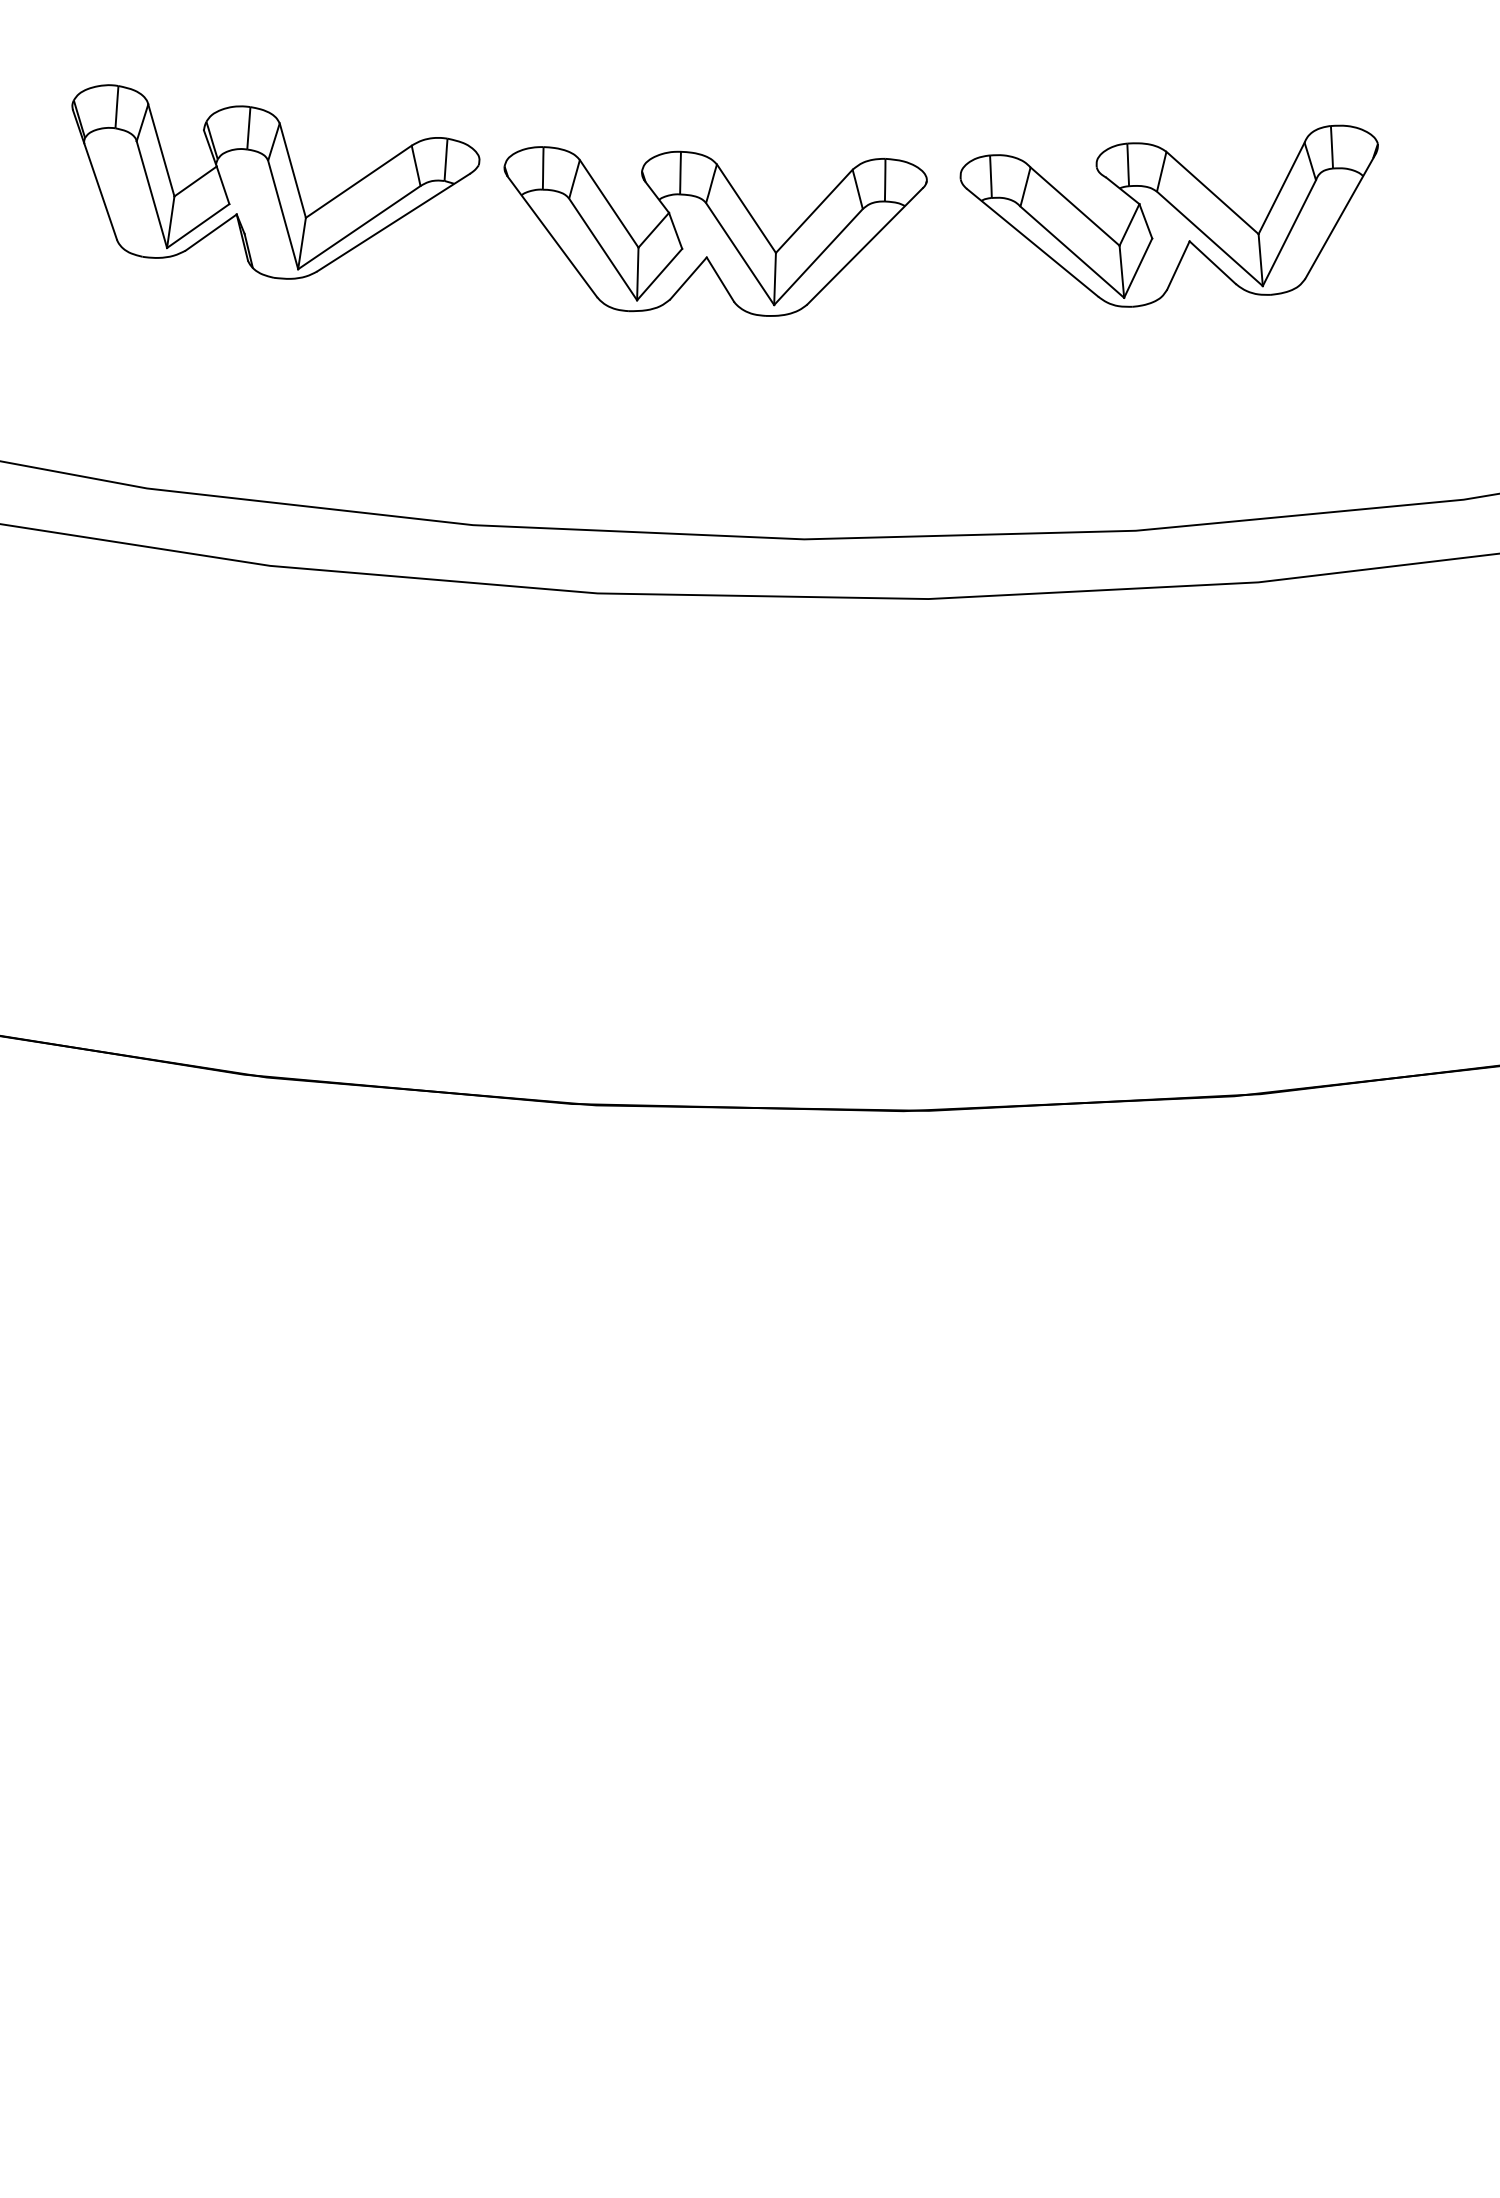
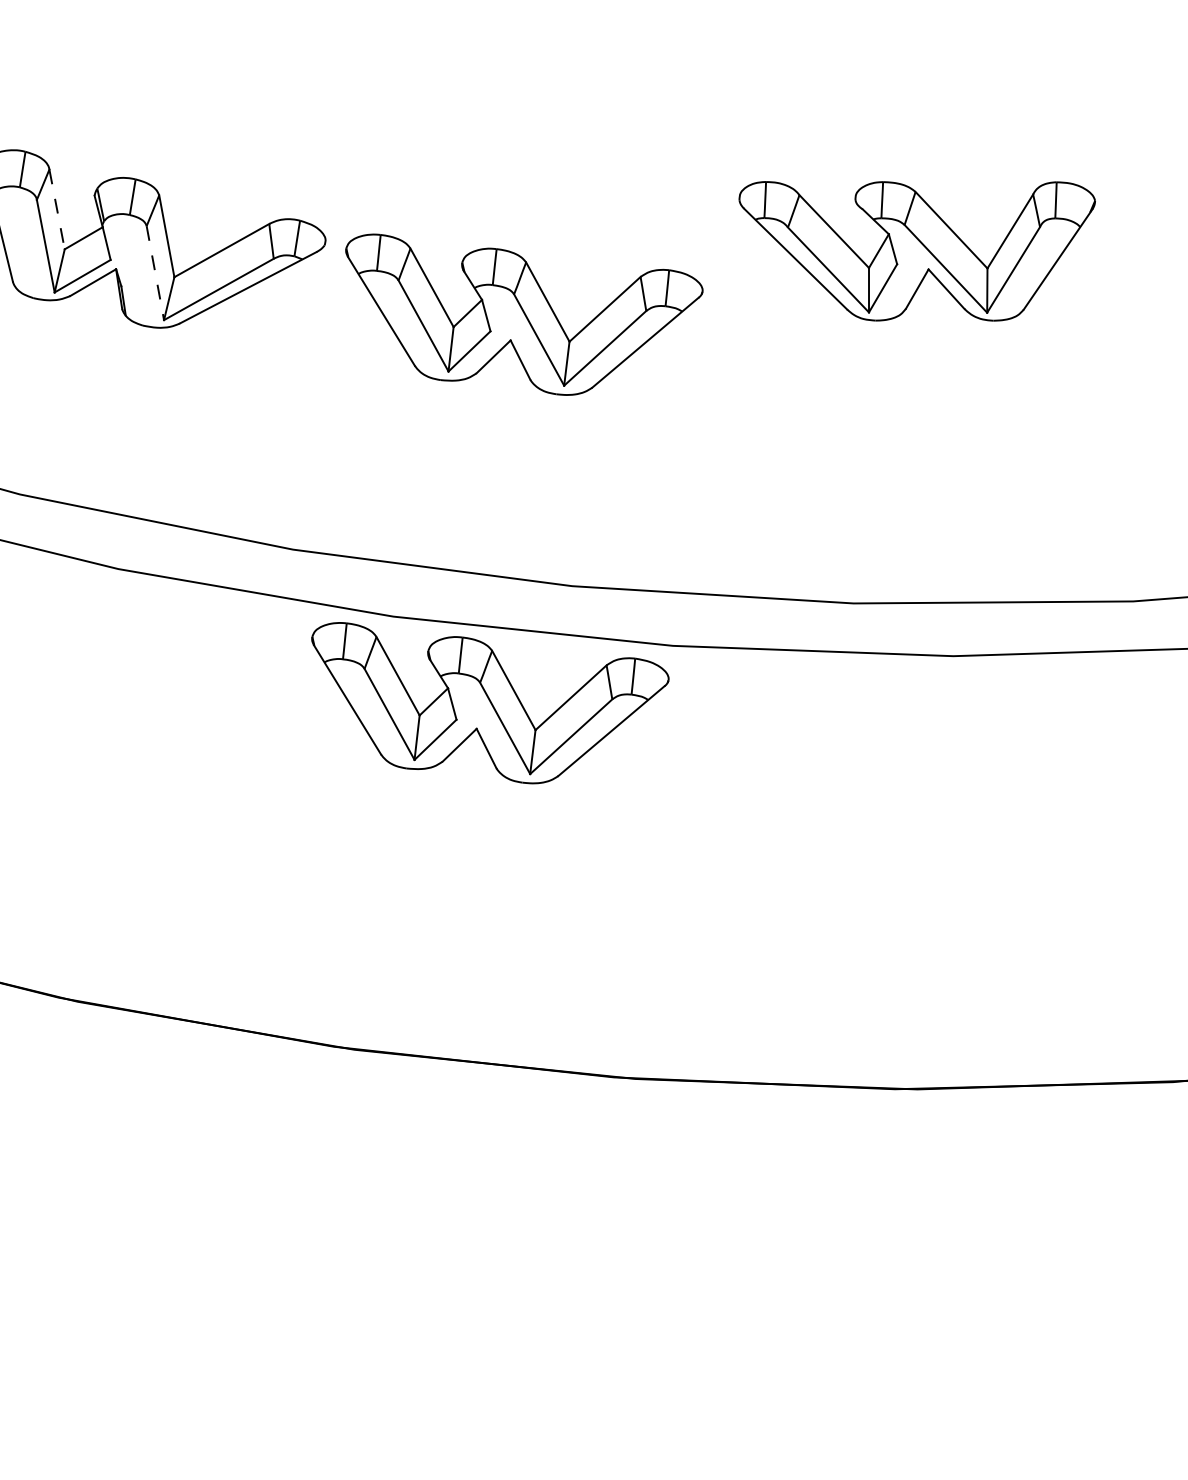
line: (161, 150) -> (57, 209), solid -> dashed
line: (283, 215) -> (155, 273), solid -> dashed
part: (1168, 215) -> (912, 246), moved
part: (715, 690) -> (485, 707), added

